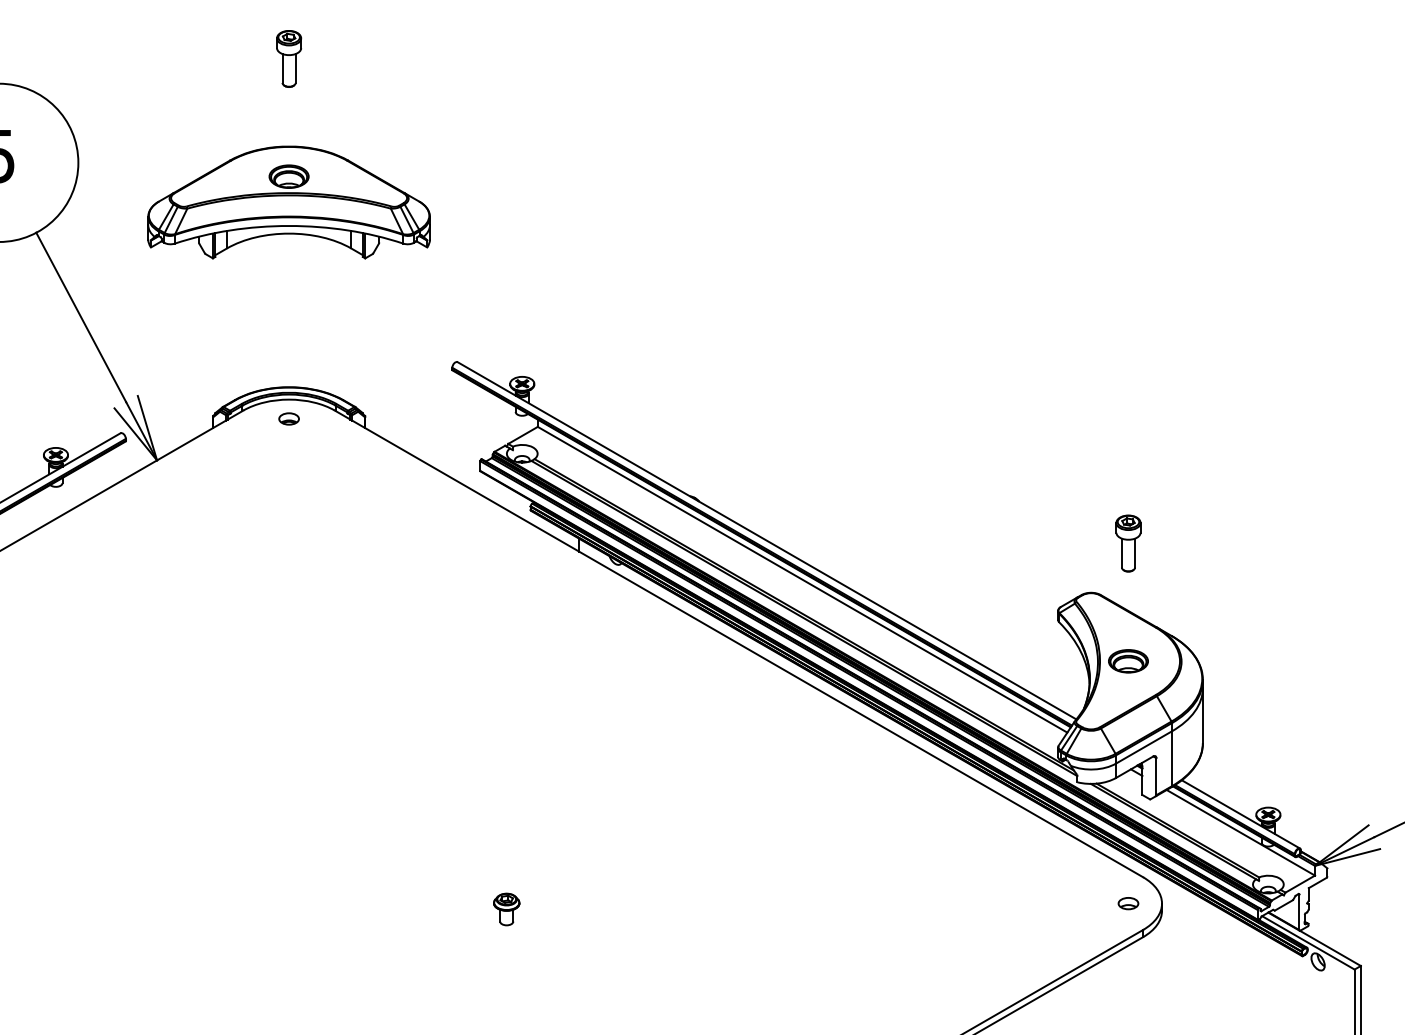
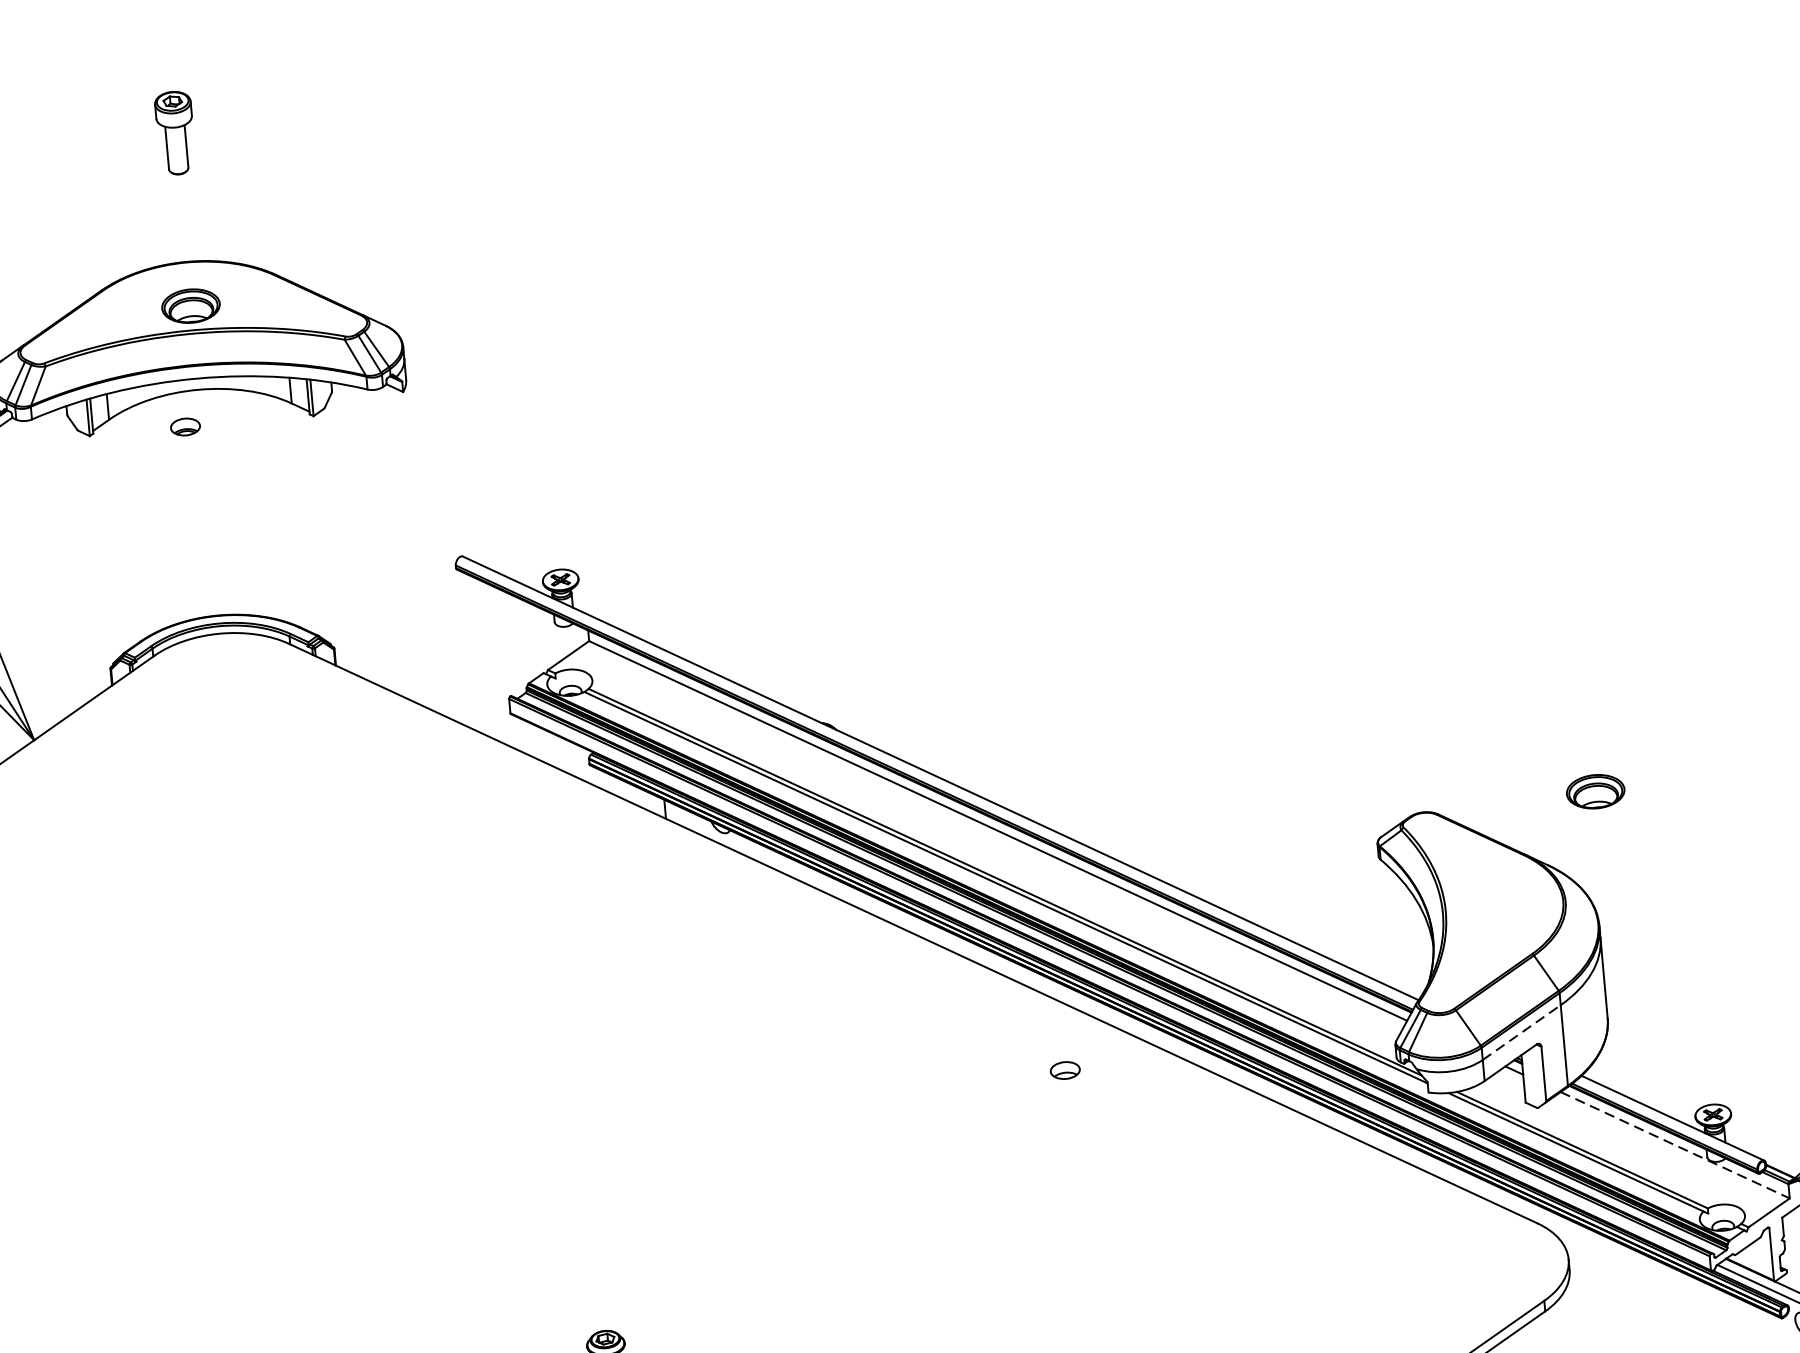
part: (288, 418) -> (184, 426), moved
part: (1128, 543) -> (1472, 734), removed
part: (1128, 661) -> (1595, 792), moved
line: (1144, 747) -> (1522, 1032), solid -> dashed
line: (1240, 832) -> (1674, 1144), solid -> dashed
part: (1128, 903) -> (1065, 1070), moved

